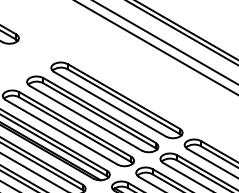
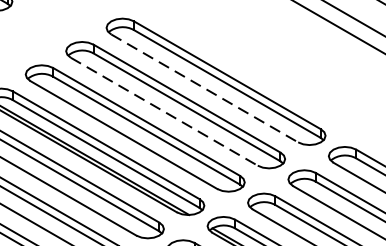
line: (110, 104) -> (205, 88), solid -> dashed
line: (85, 118) -> (163, 112), solid -> dashed

